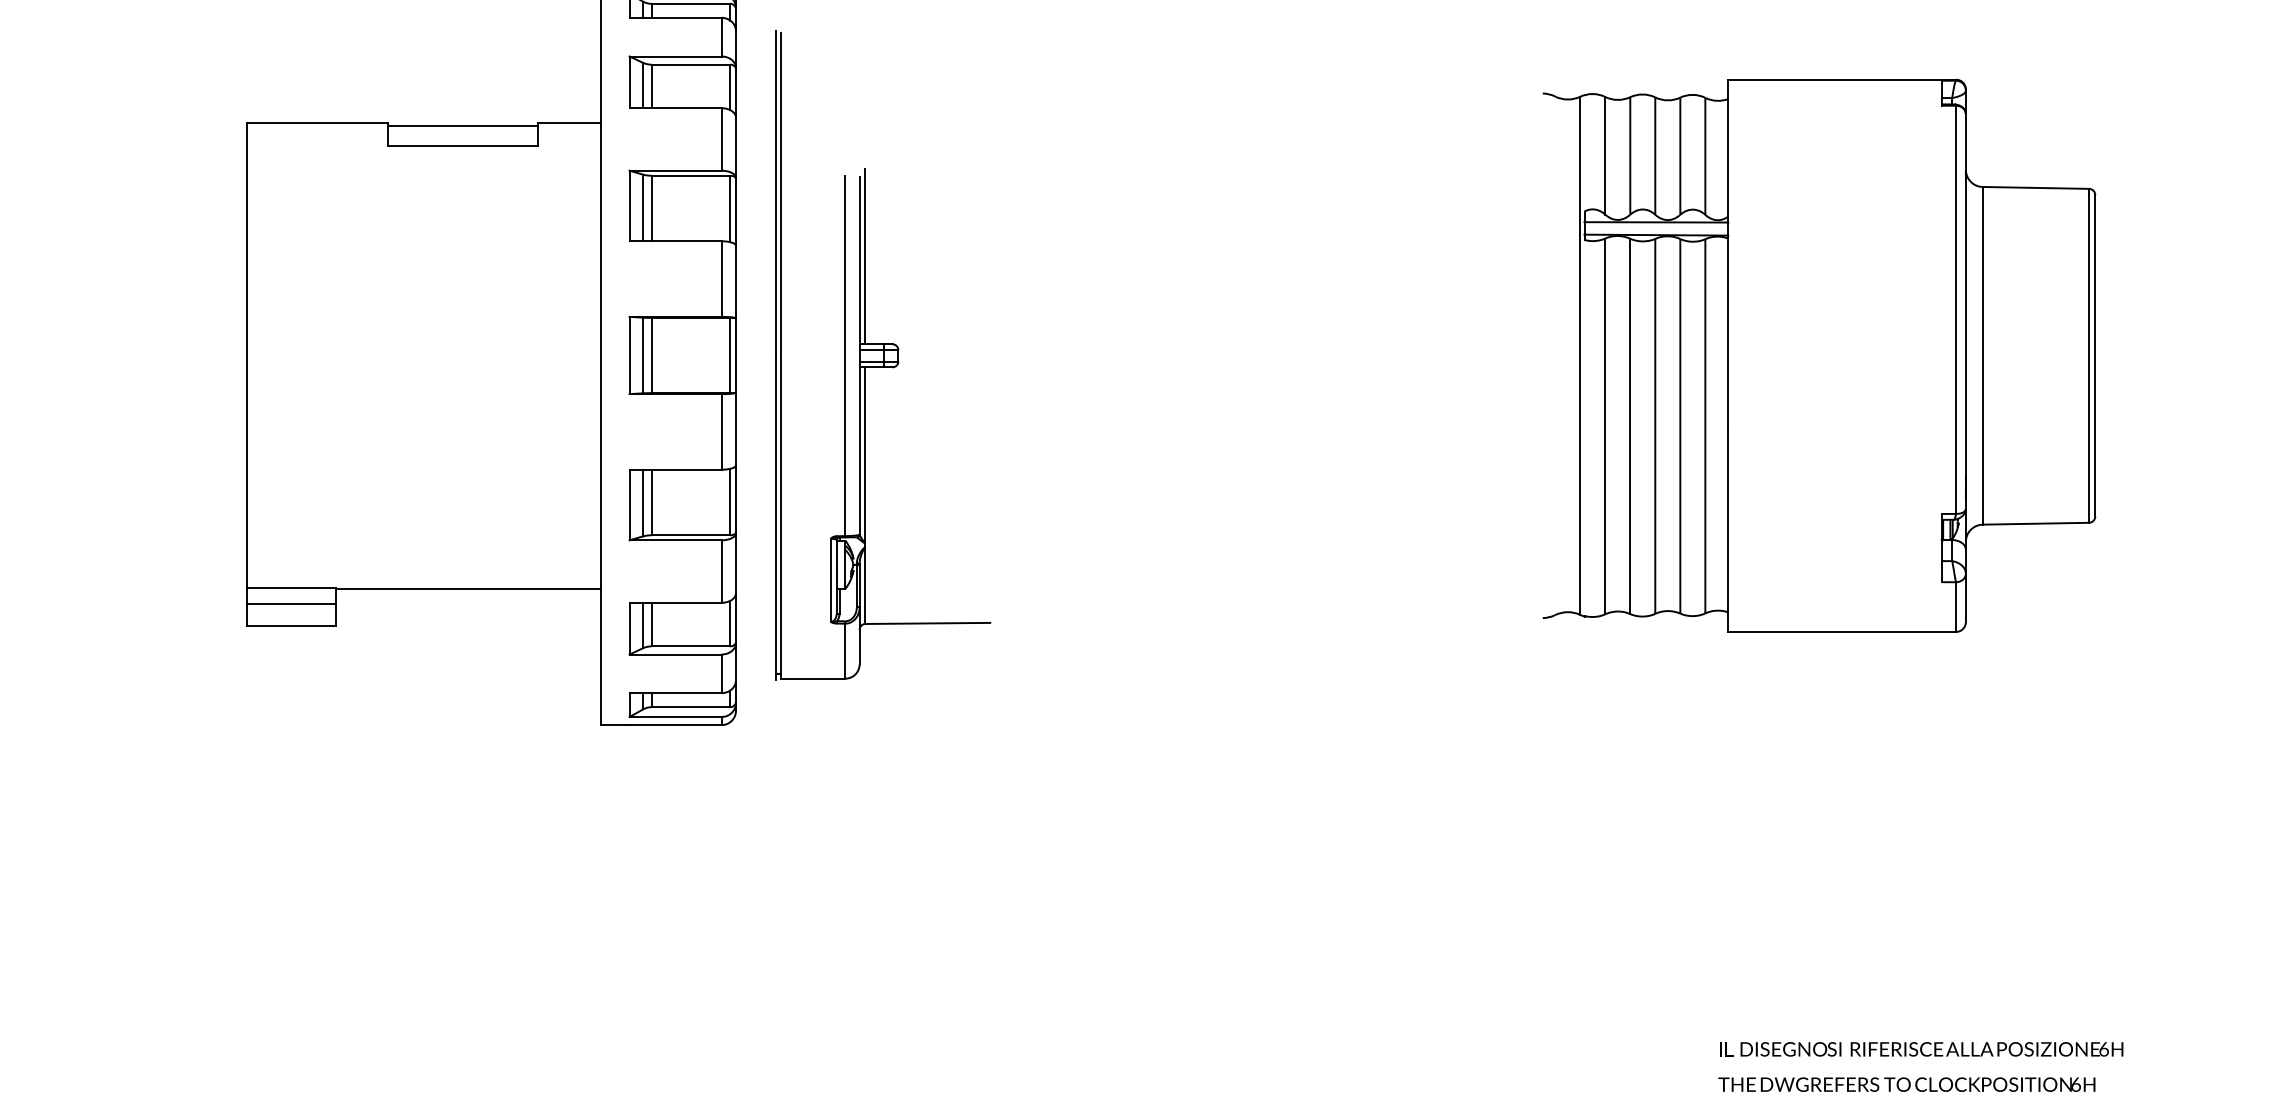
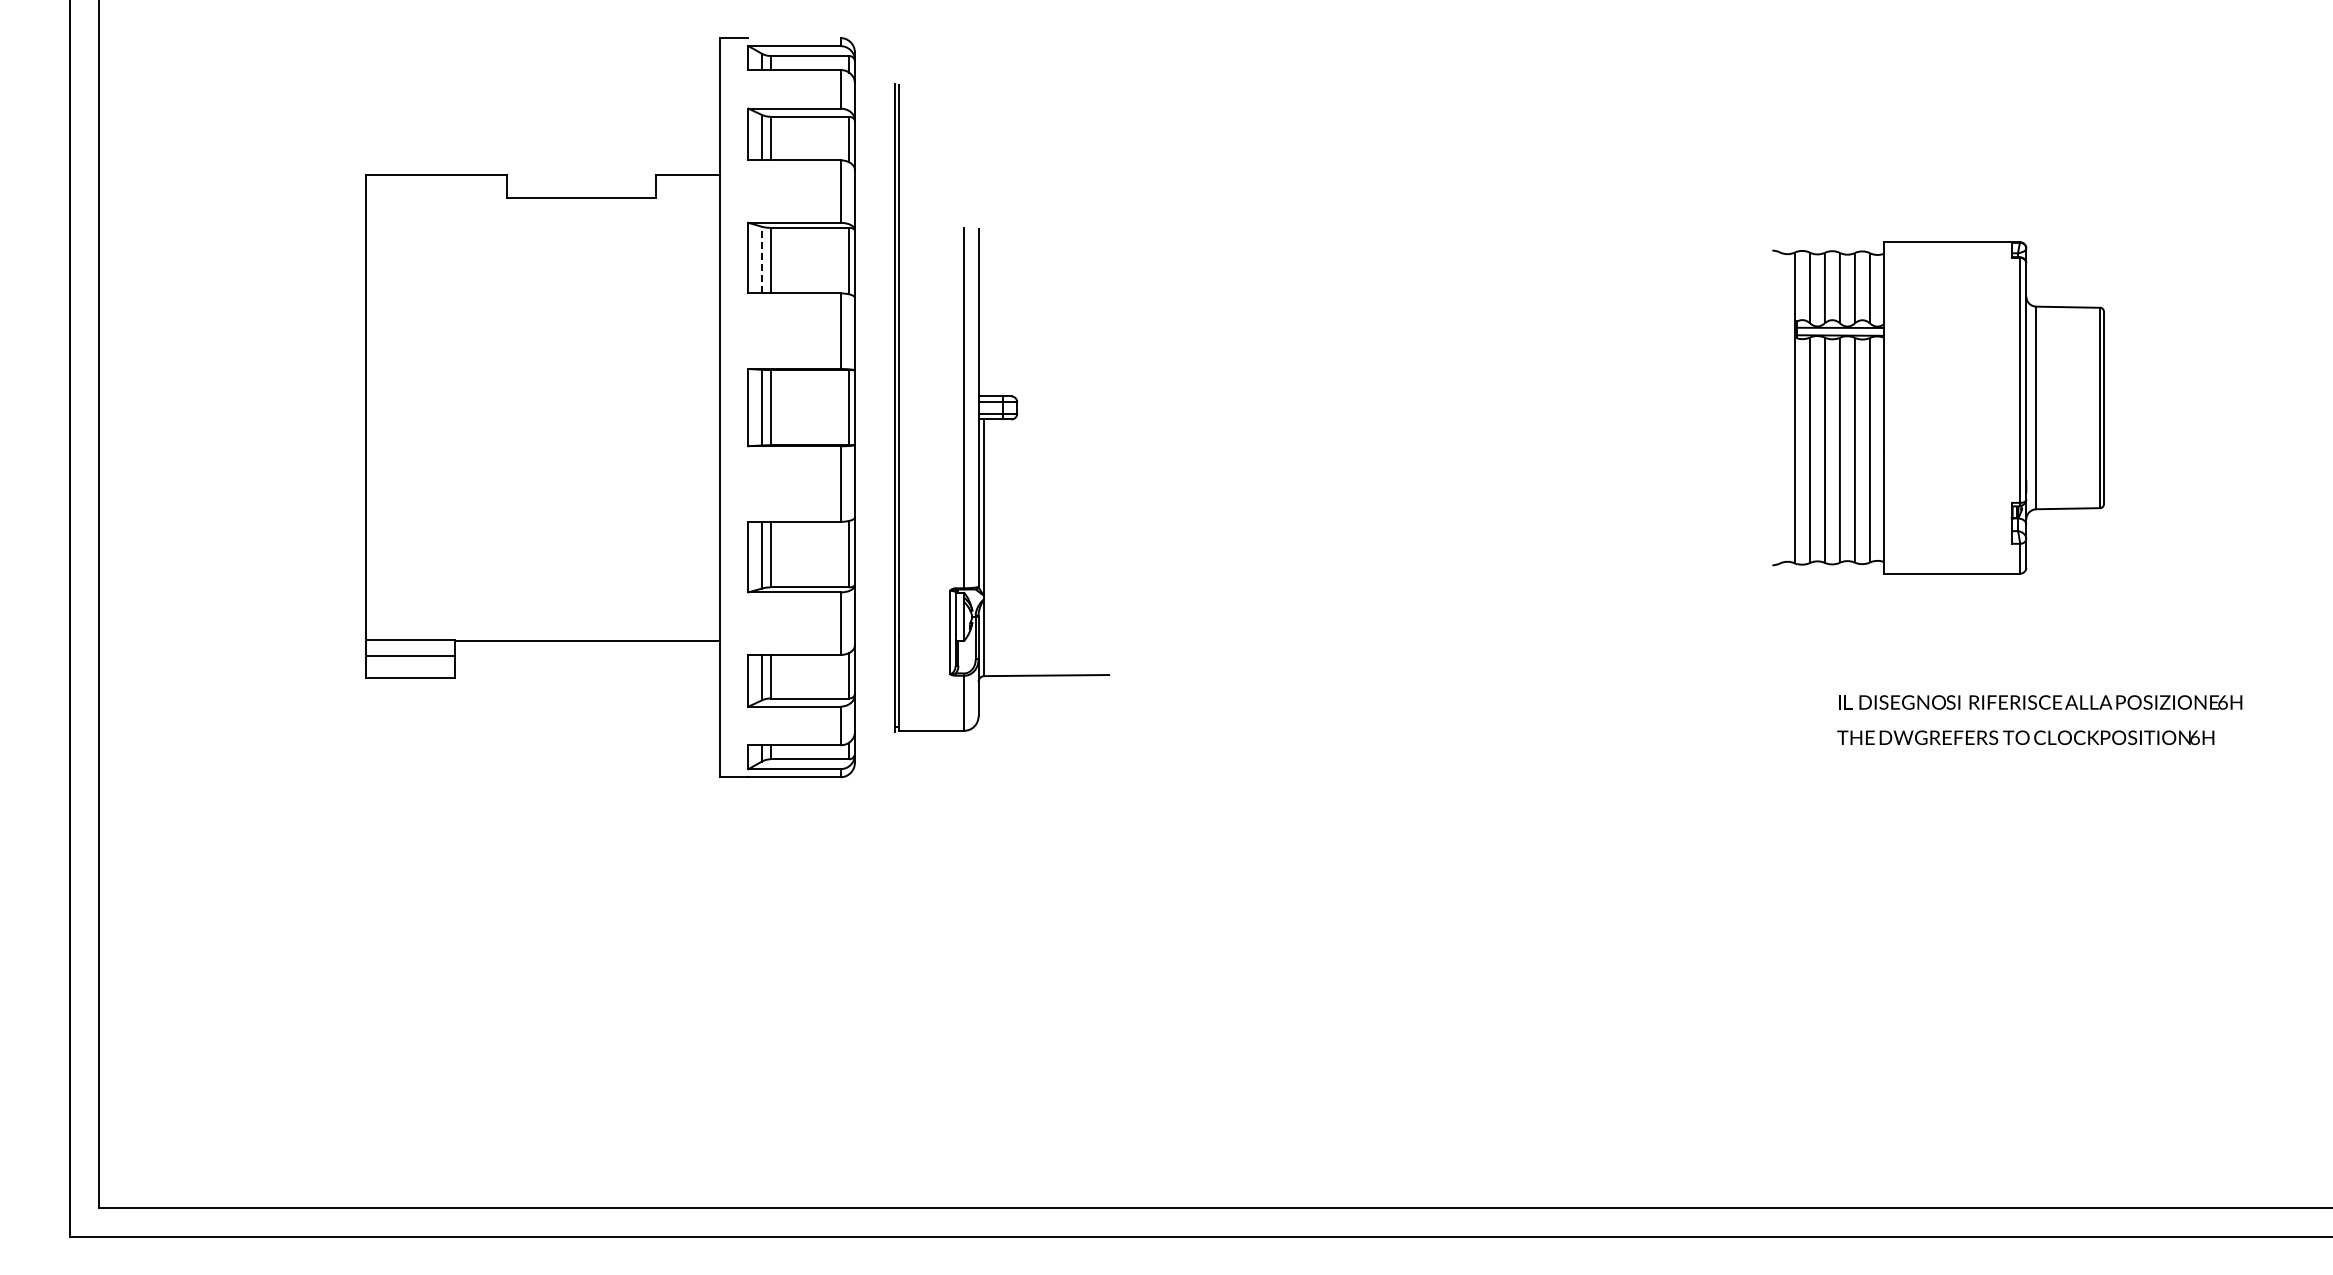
line: (462, 125) -> (581, 177), removed
line: (642, 207) -> (761, 259), solid -> dashed
line: (865, 256) -> (984, 308), removed
part: (1819, 355) -> (1938, 407), size x0.6
text: (1920, 1067) -> (2039, 720), moved

